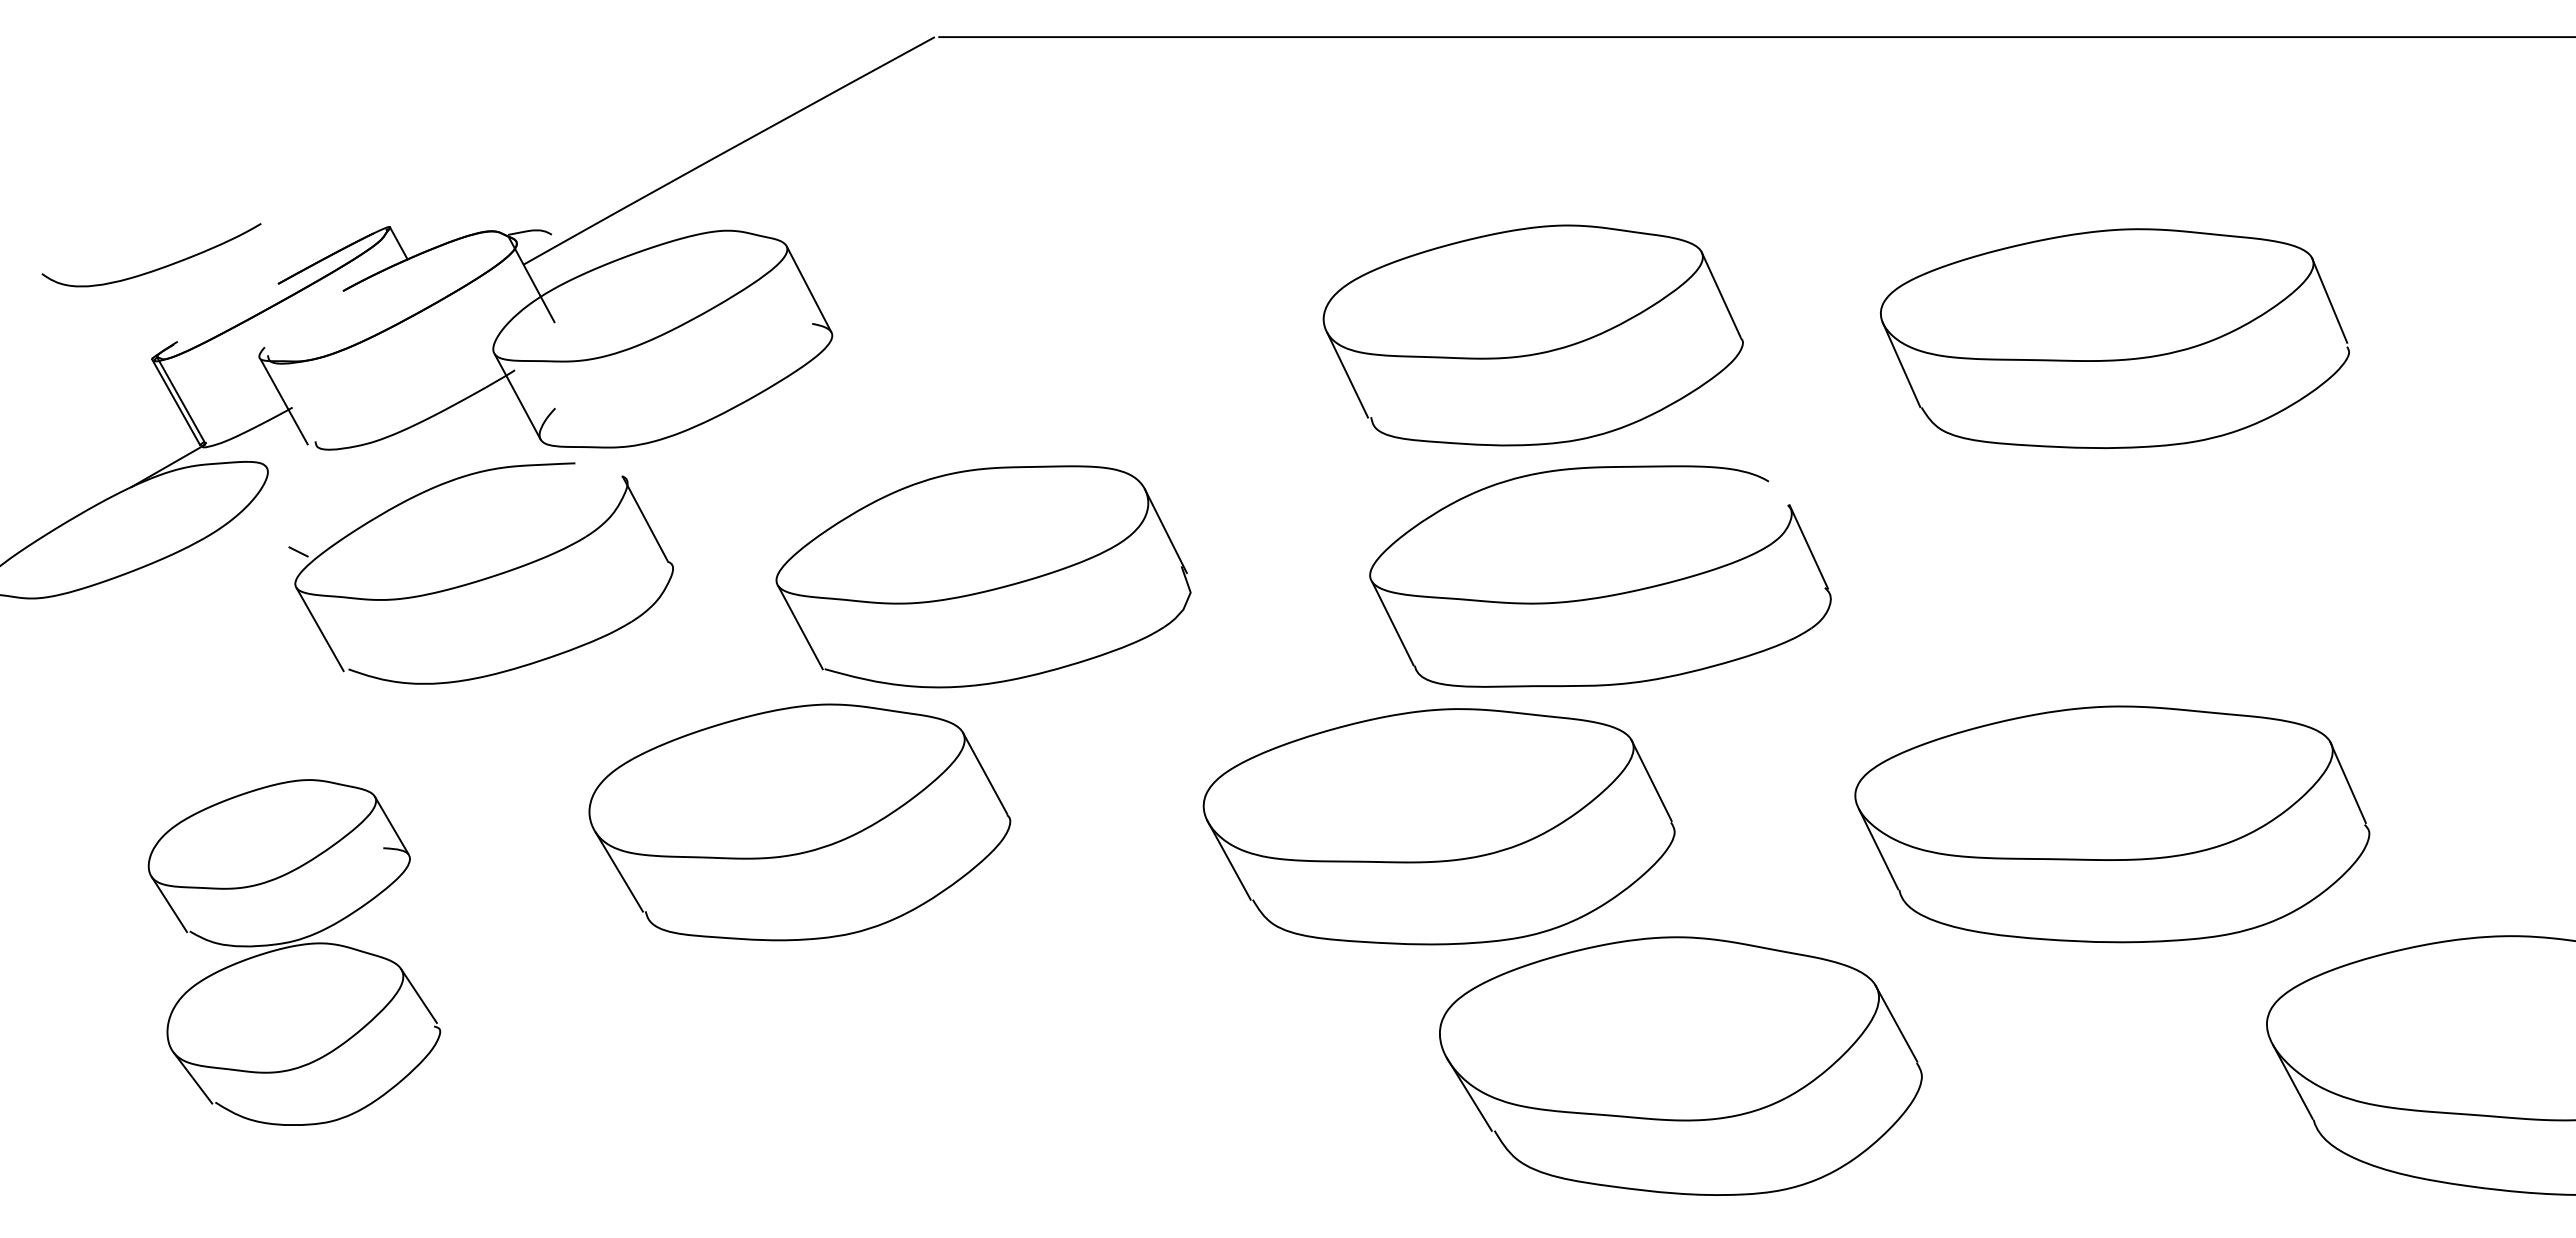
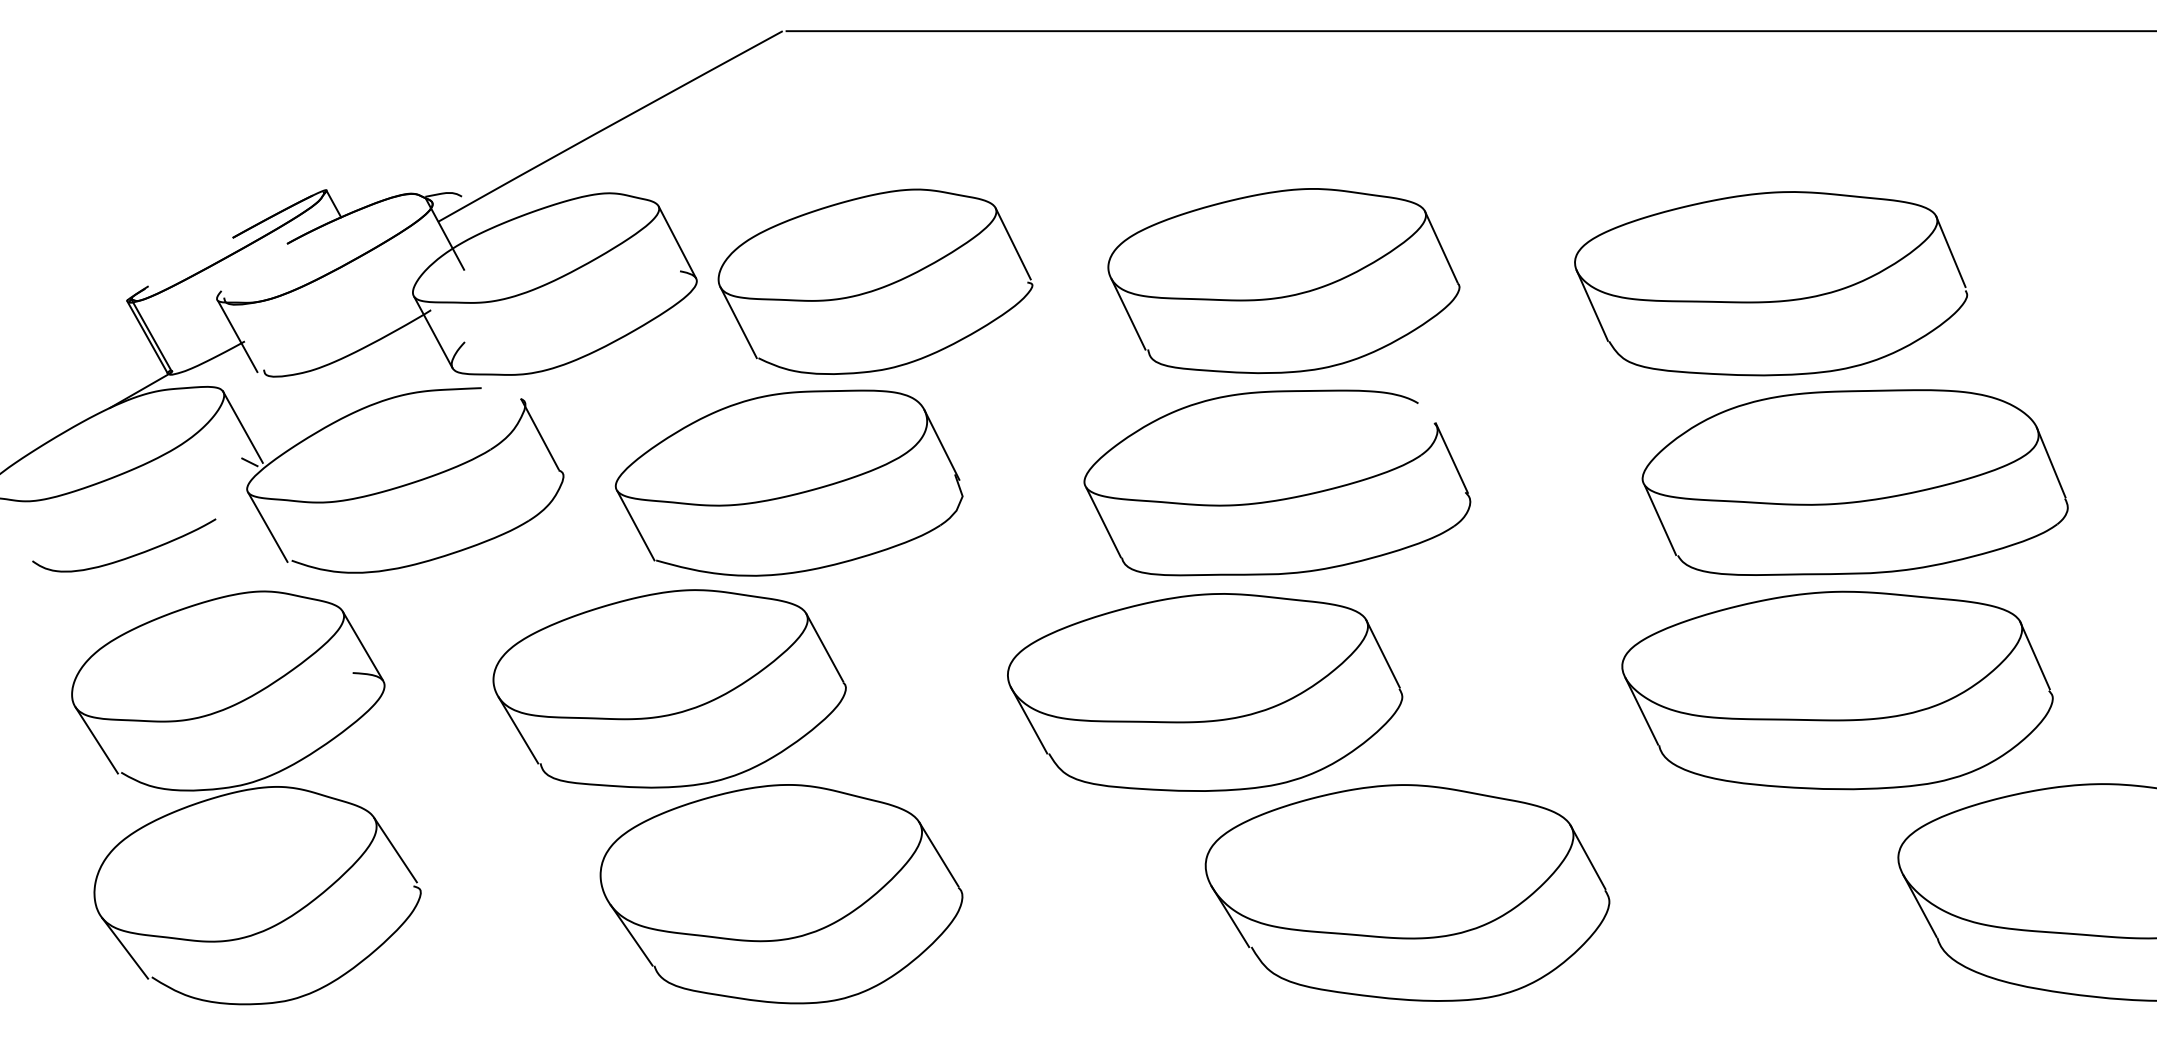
curve: (157, 268) -> (129, 556), moved
part: (1045, 336) -> (875, 281), added
line: (290, 509) -> (243, 426), added
part: (2215, 575) -> (1855, 482), added
part: (983, 576) -> (789, 482), moved
part: (1604, 595) -> (1280, 498), moved
part: (2112, 824) -> (1837, 690), moved
part: (294, 952) -> (246, 797), size x1.43
part: (933, 1067) -> (781, 894), added

